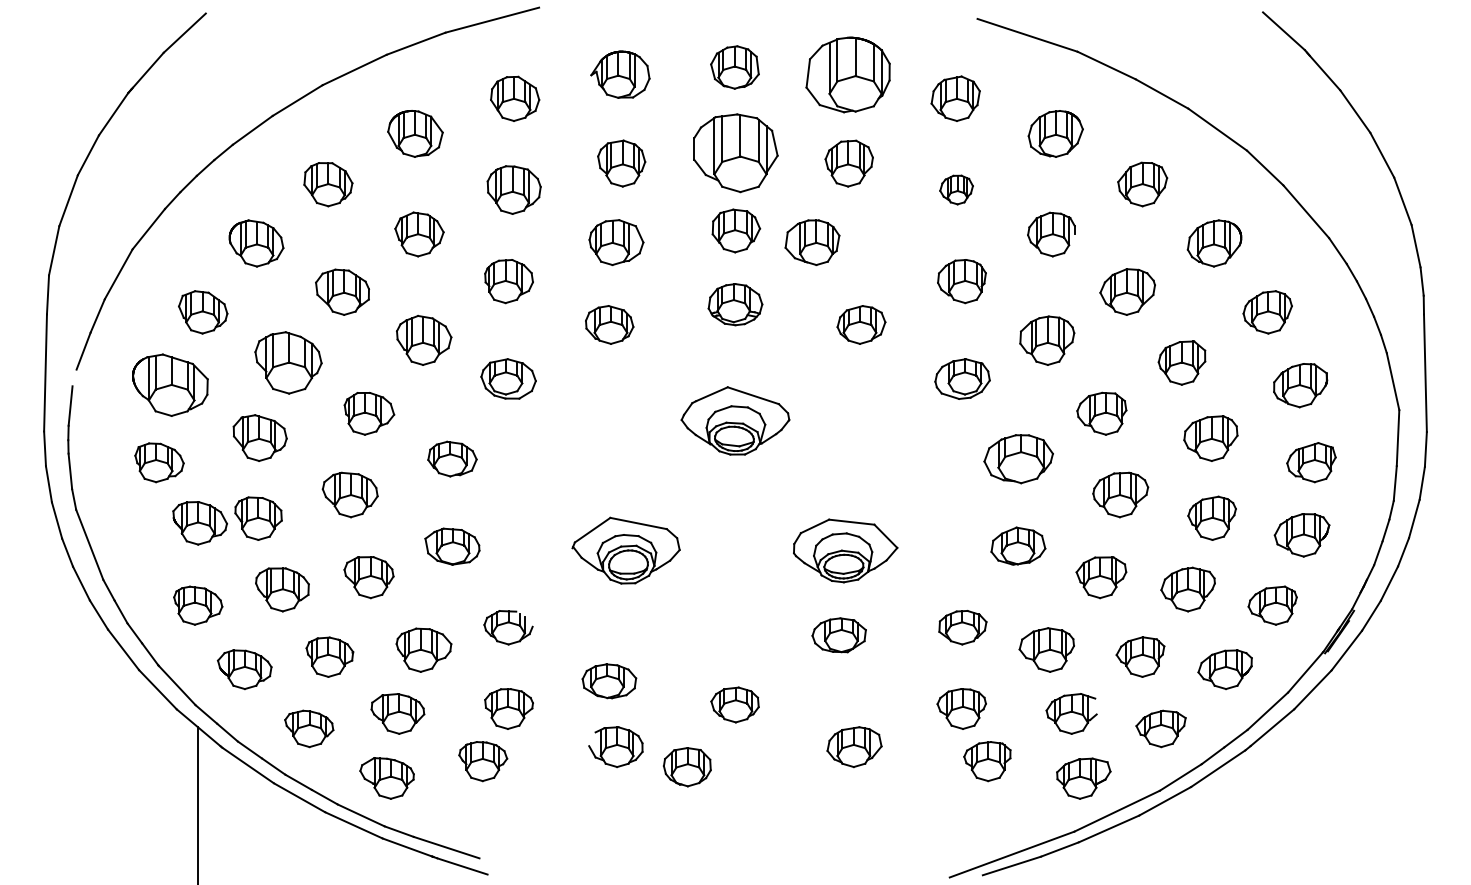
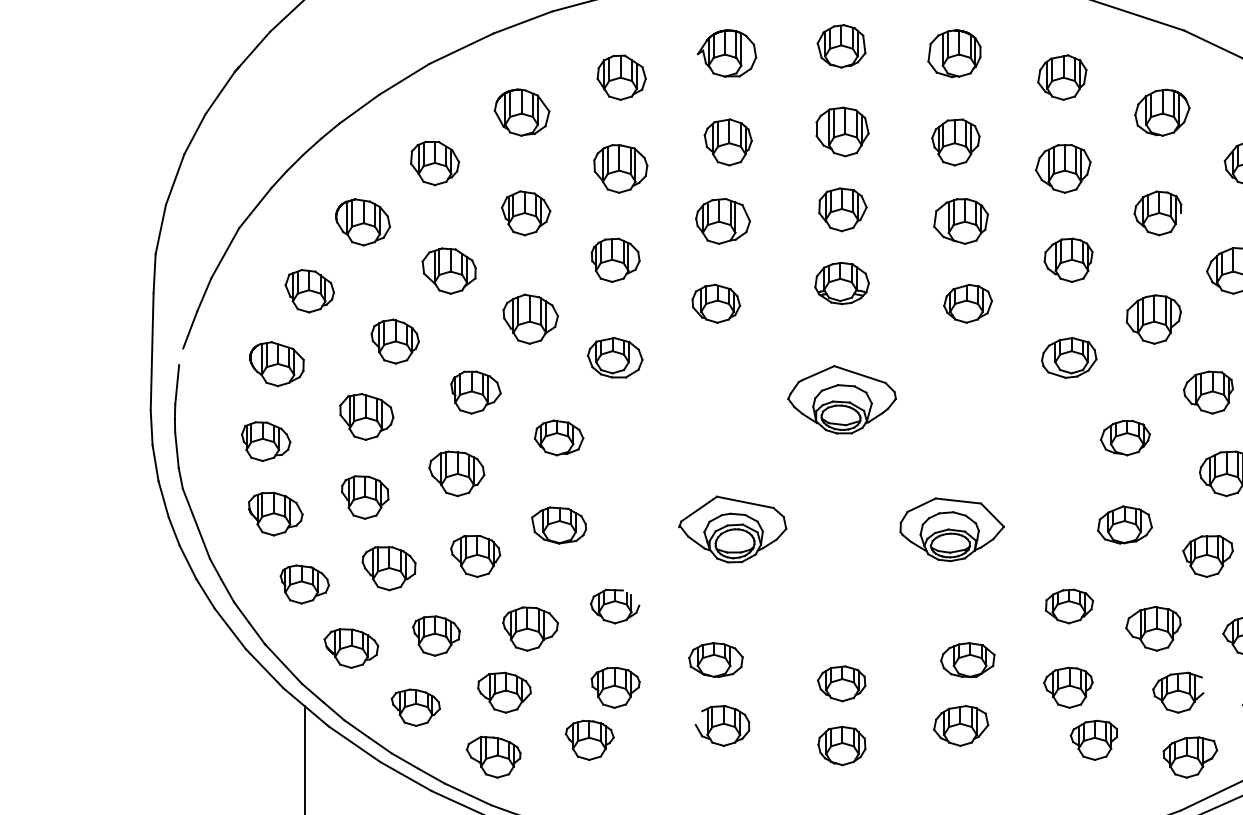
part: (847, 74) -> (954, 53), size x0.62
part: (735, 152) -> (842, 131), size x0.62
part: (956, 189) -> (1063, 168), size x1.67
part: (812, 242) -> (961, 221), moved
part: (288, 362) -> (395, 341), size x0.71
part: (170, 385) -> (277, 364), size x0.71
part: (1018, 459) -> (1125, 438), size x0.71
part: (199, 523) -> (275, 514), moved
part: (838, 635) -> (967, 660), moved
part: (687, 767) -> (842, 746), moved

